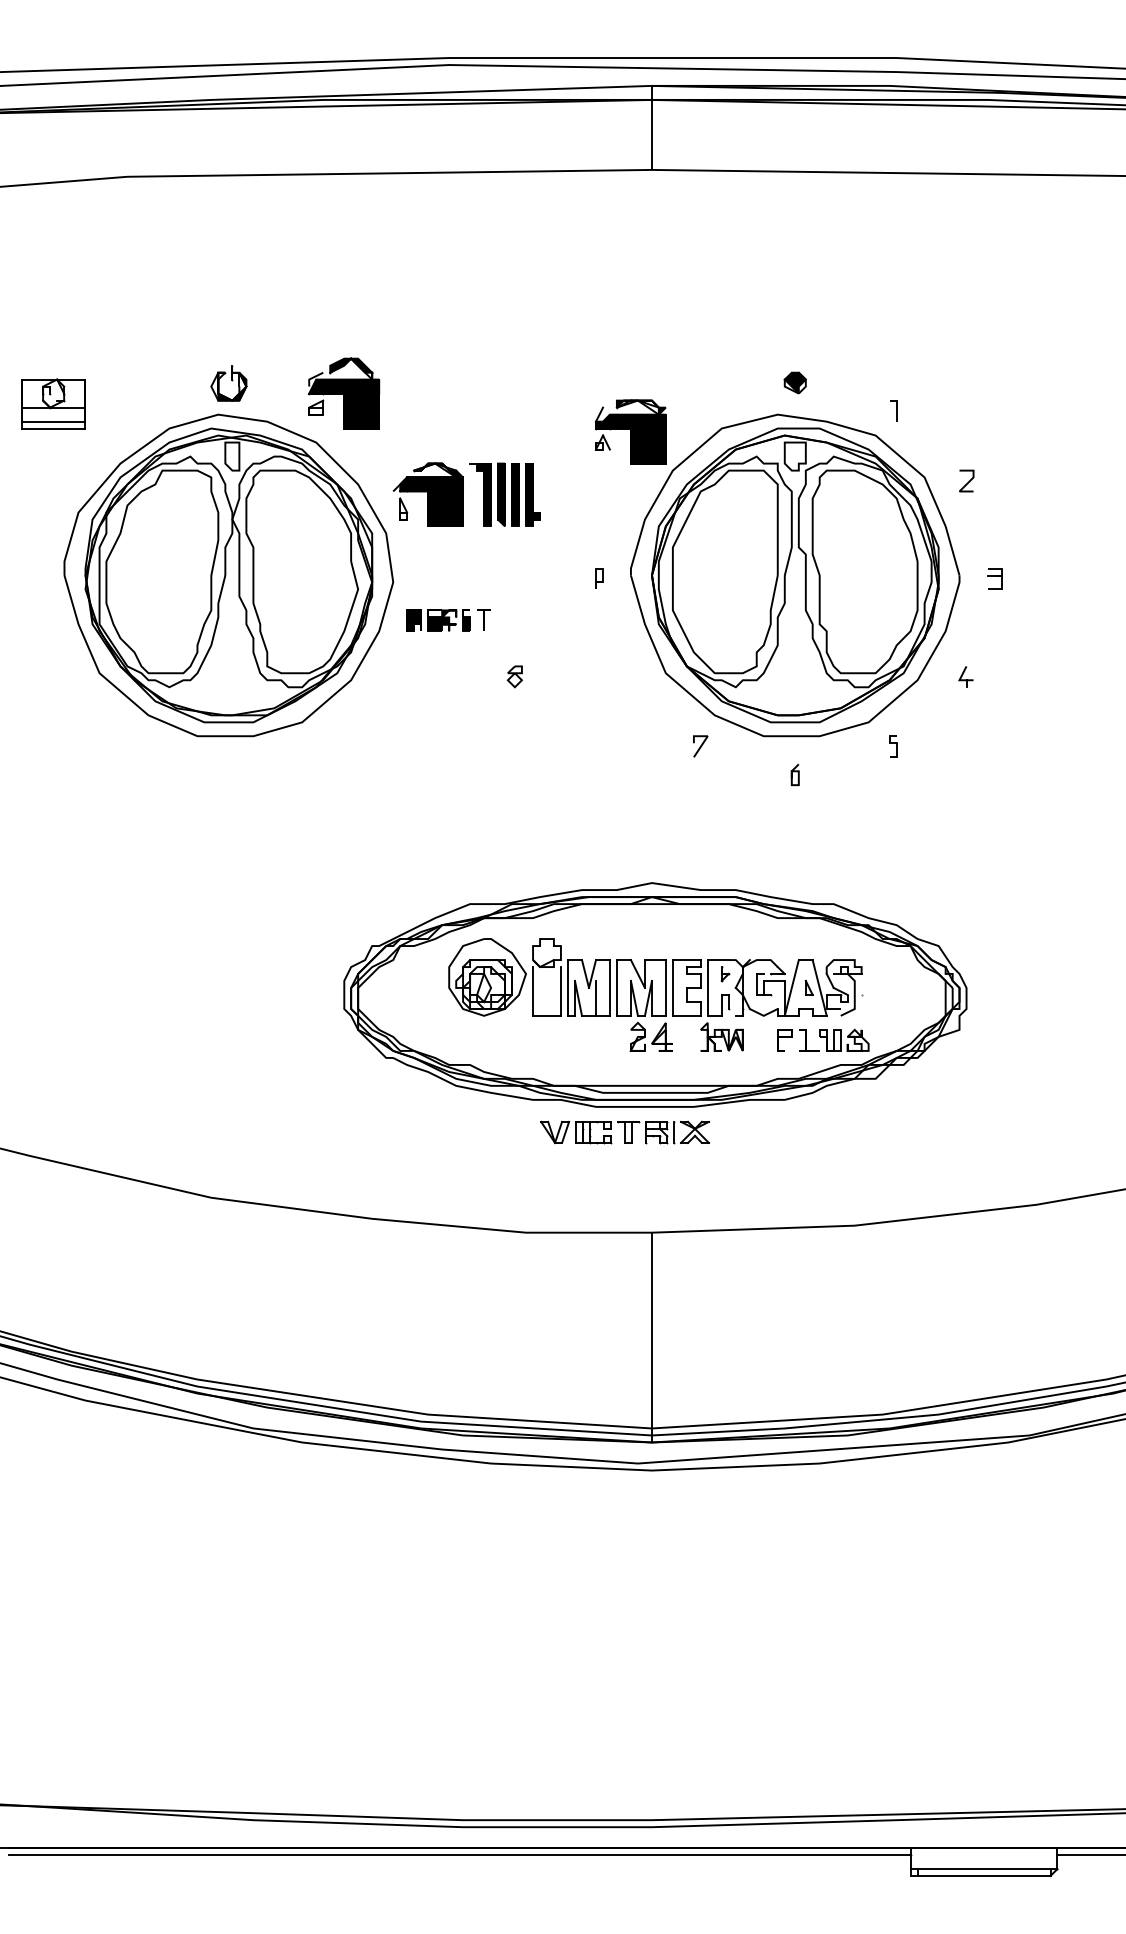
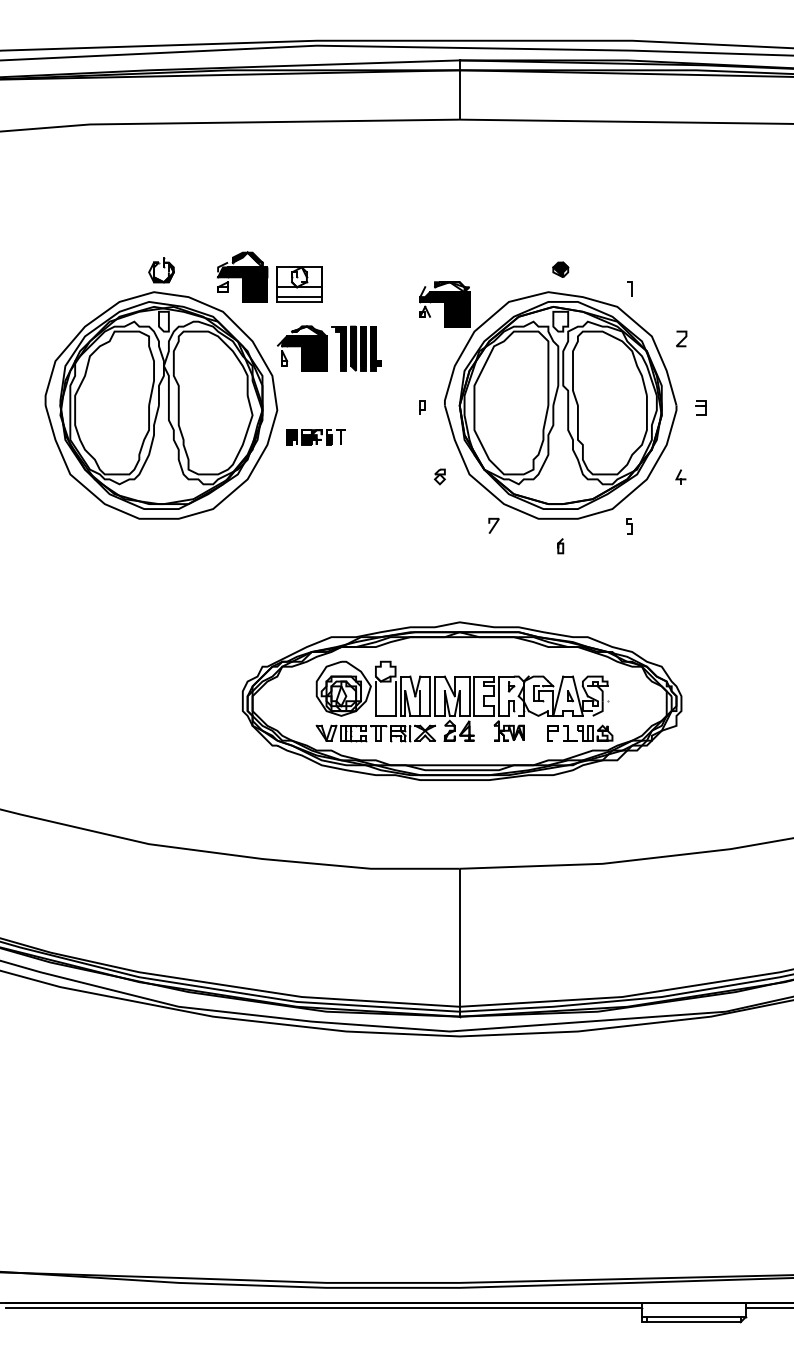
part: (53, 403) -> (299, 284), moved
part: (514, 676) -> (439, 476), moved
part: (624, 1132) -> (375, 733), moved

